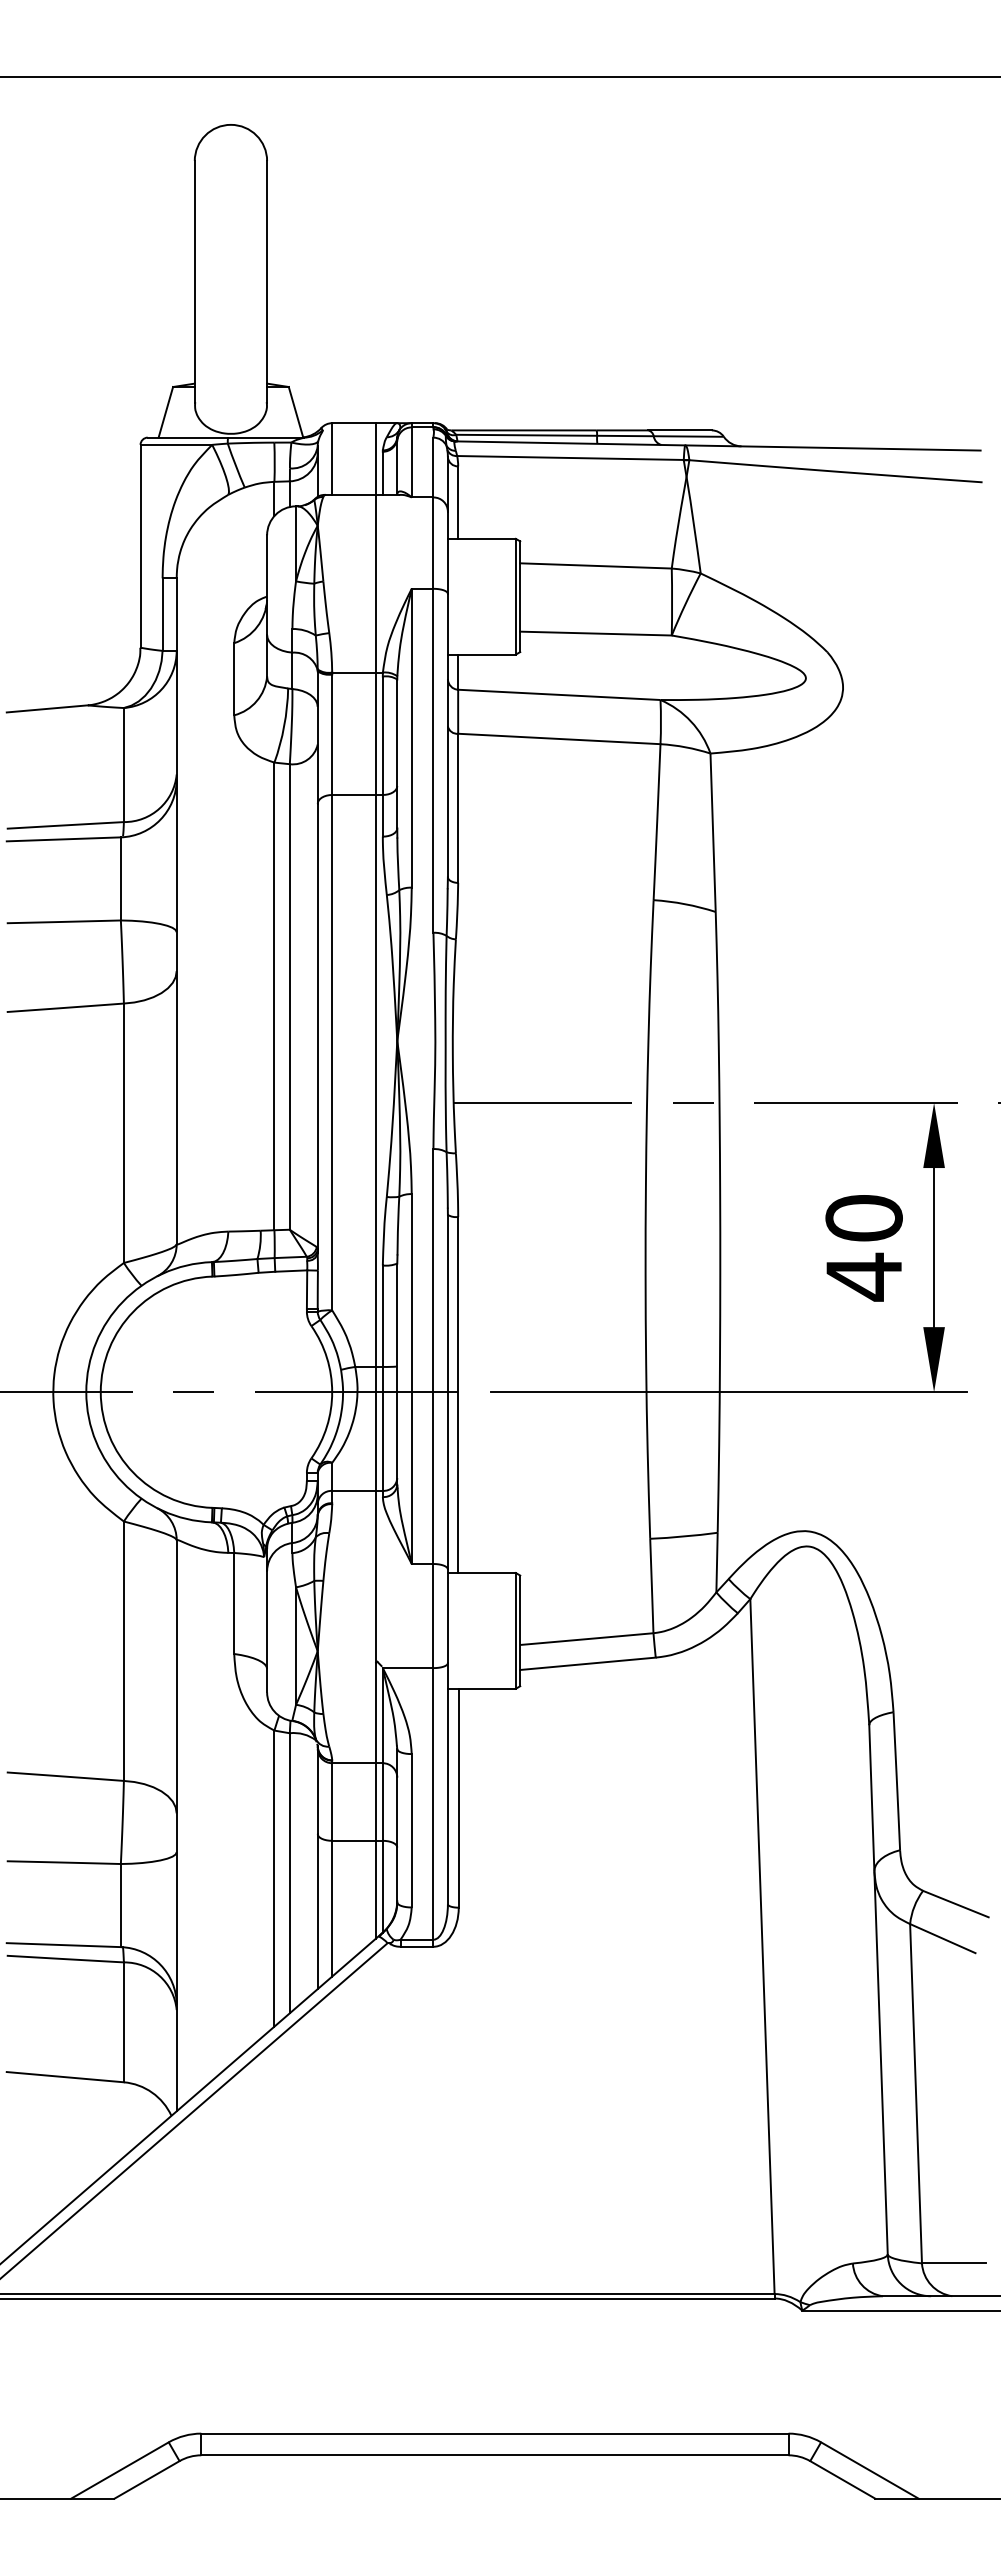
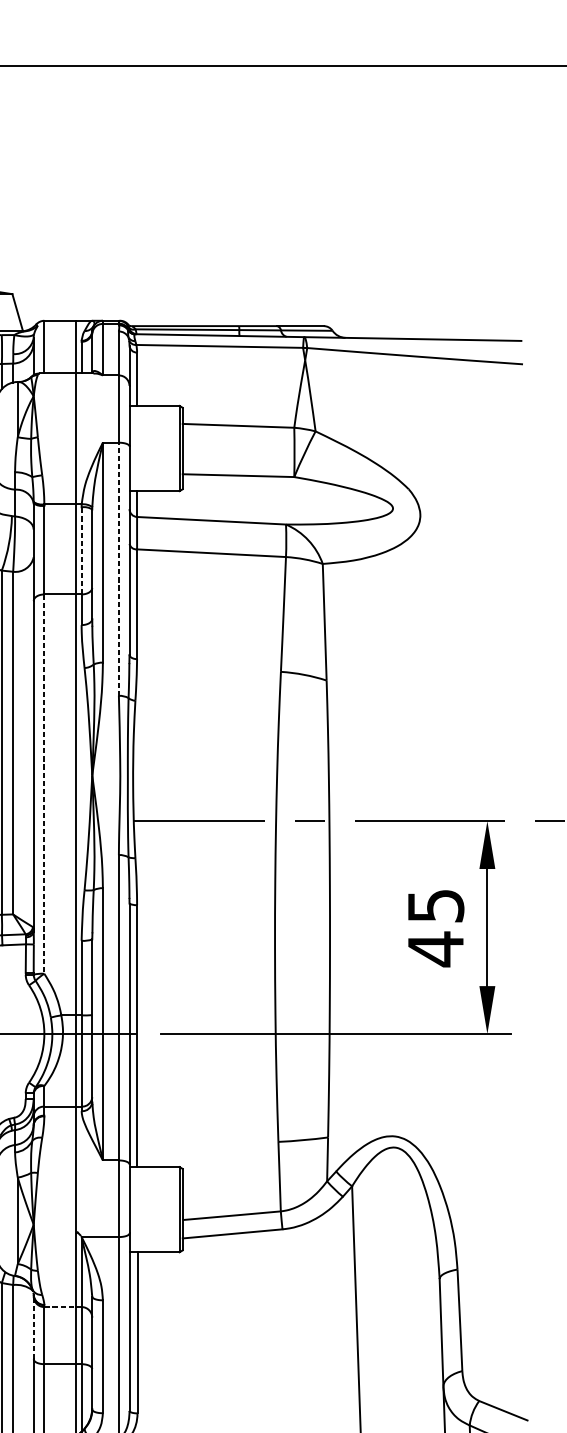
line: (382, 735) -> (81, 550), solid -> dashed
line: (433, 760) -> (118, 569), solid -> dashed
line: (332, 1052) -> (44, 783), solid -> dashed
text: (863, 1218) -> (435, 906), 40 -> 45
line: (353, 1763) -> (60, 1307), solid -> dashed
line: (317, 1791) -> (33, 1327), solid -> dashed

